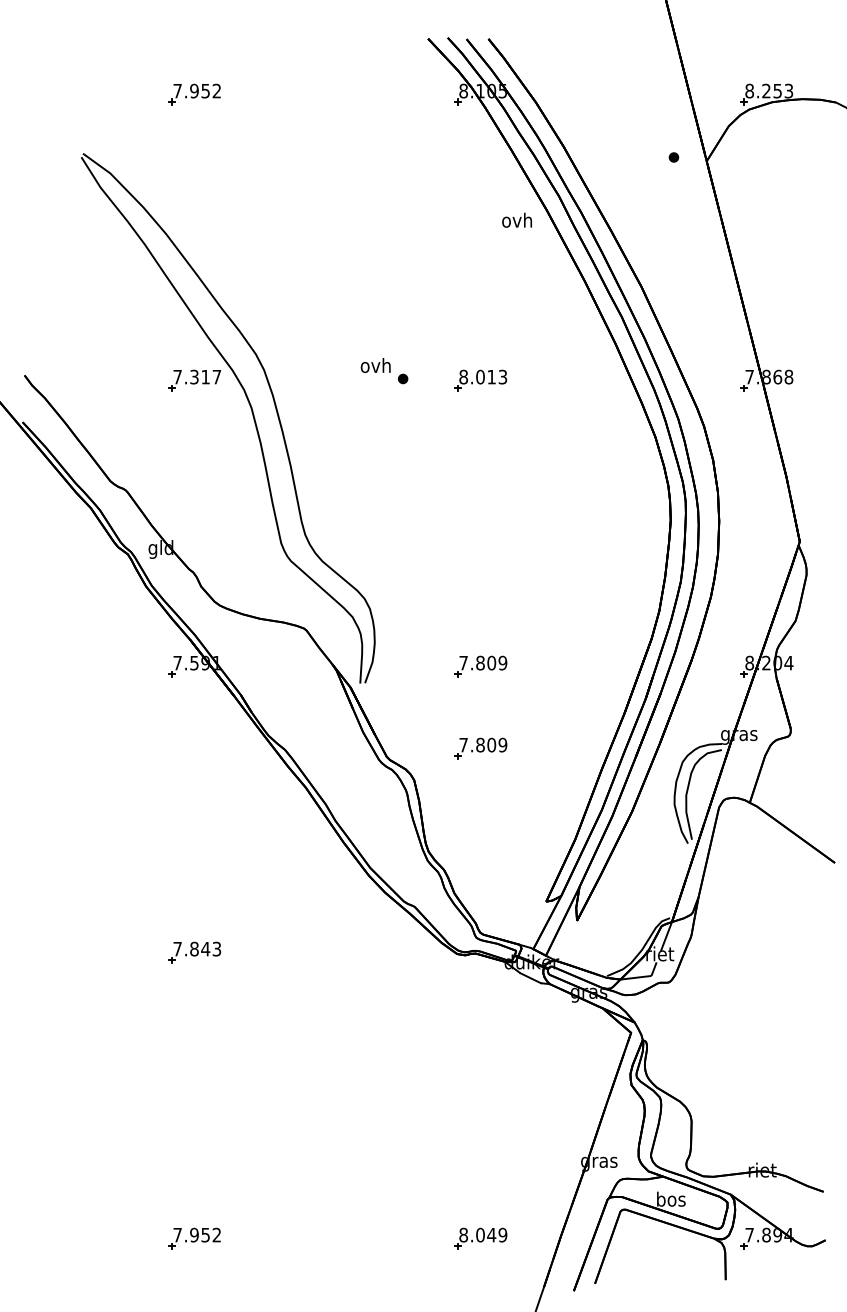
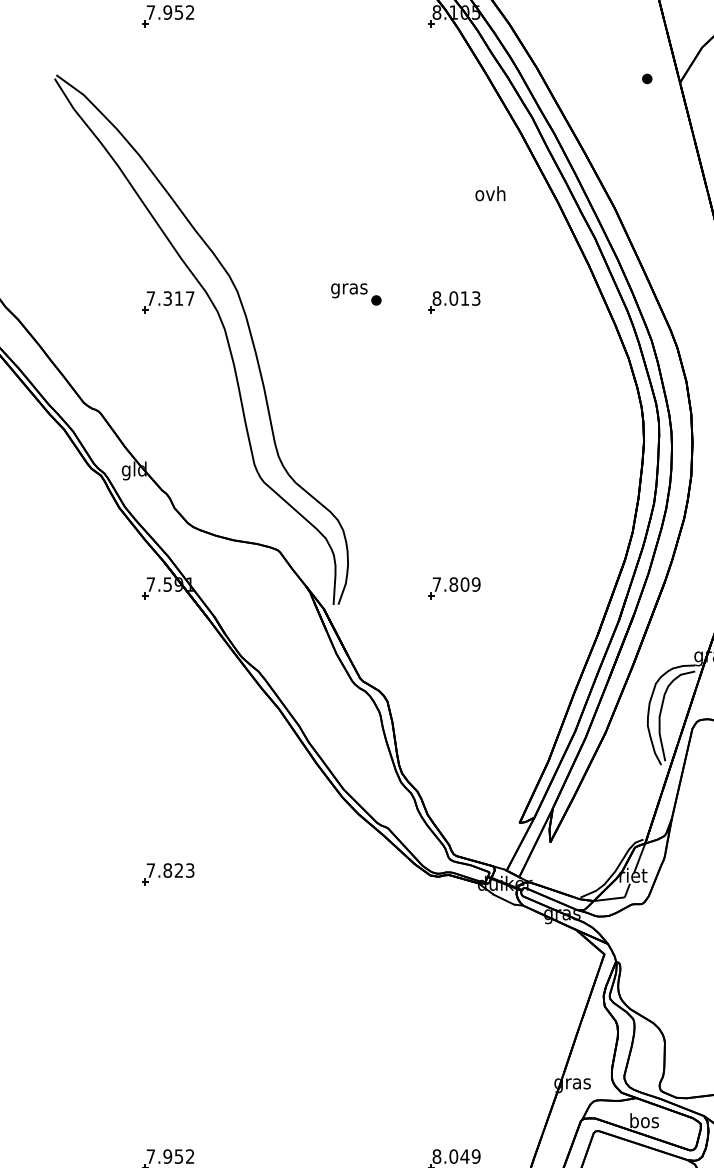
text: (516, 219) -> (489, 192), moved
text: (375, 367) -> (348, 288), ovh -> gras
part: (480, 748) -> (453, 669), removed
text: (205, 948) -> (178, 869), 7.843 -> 7.823

